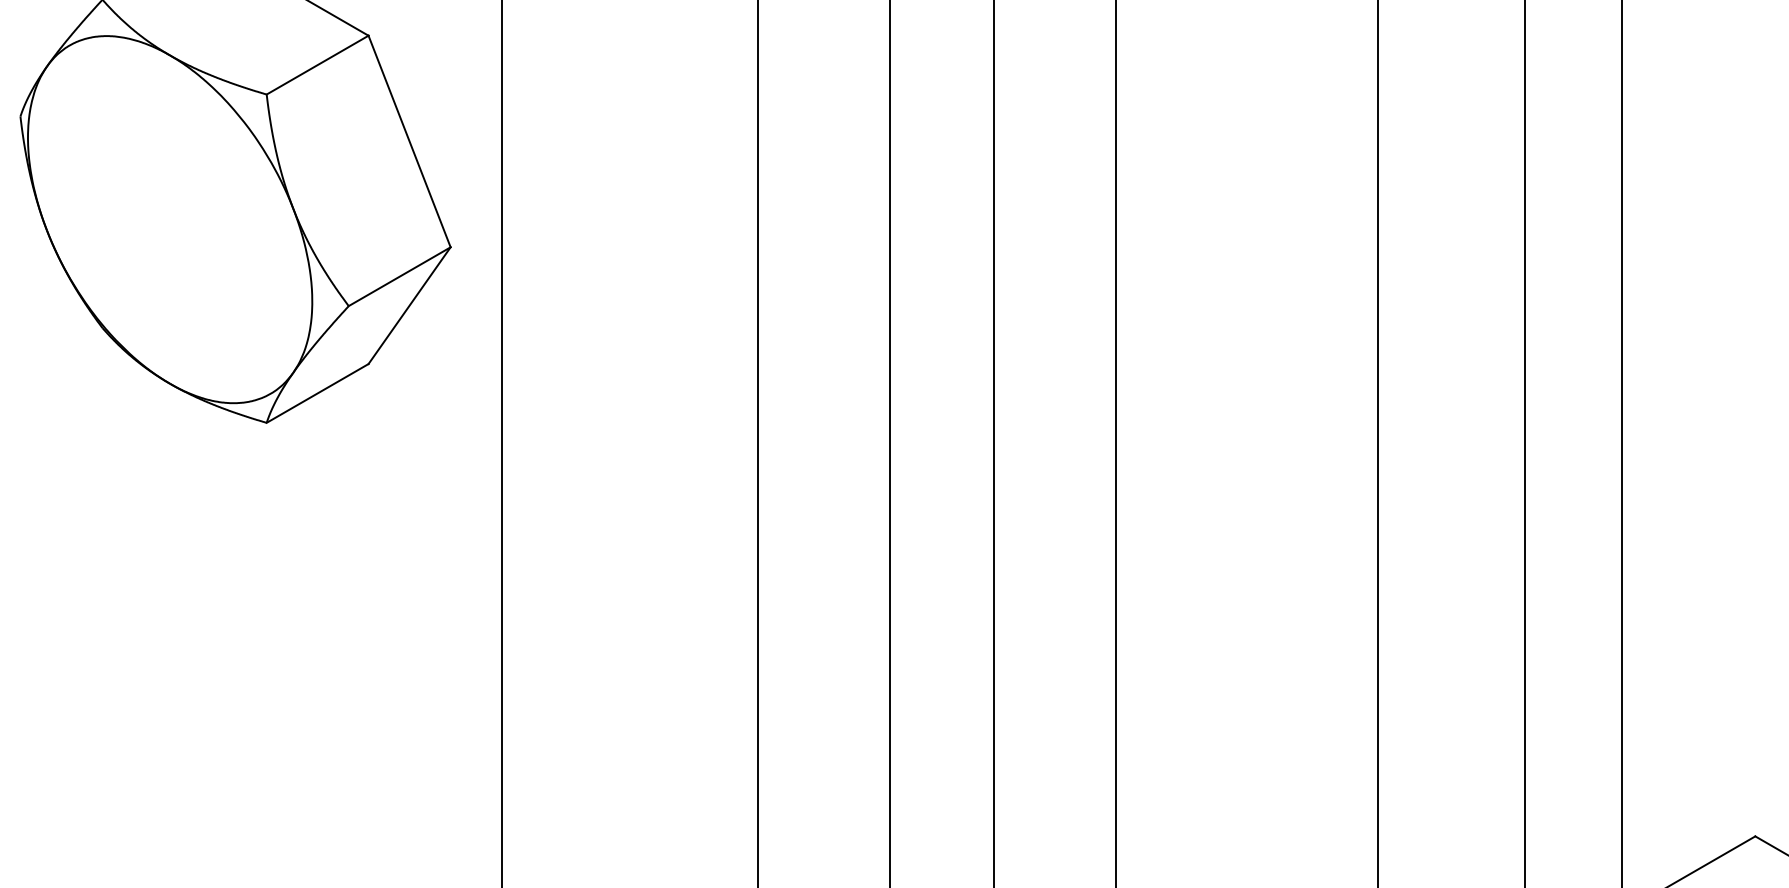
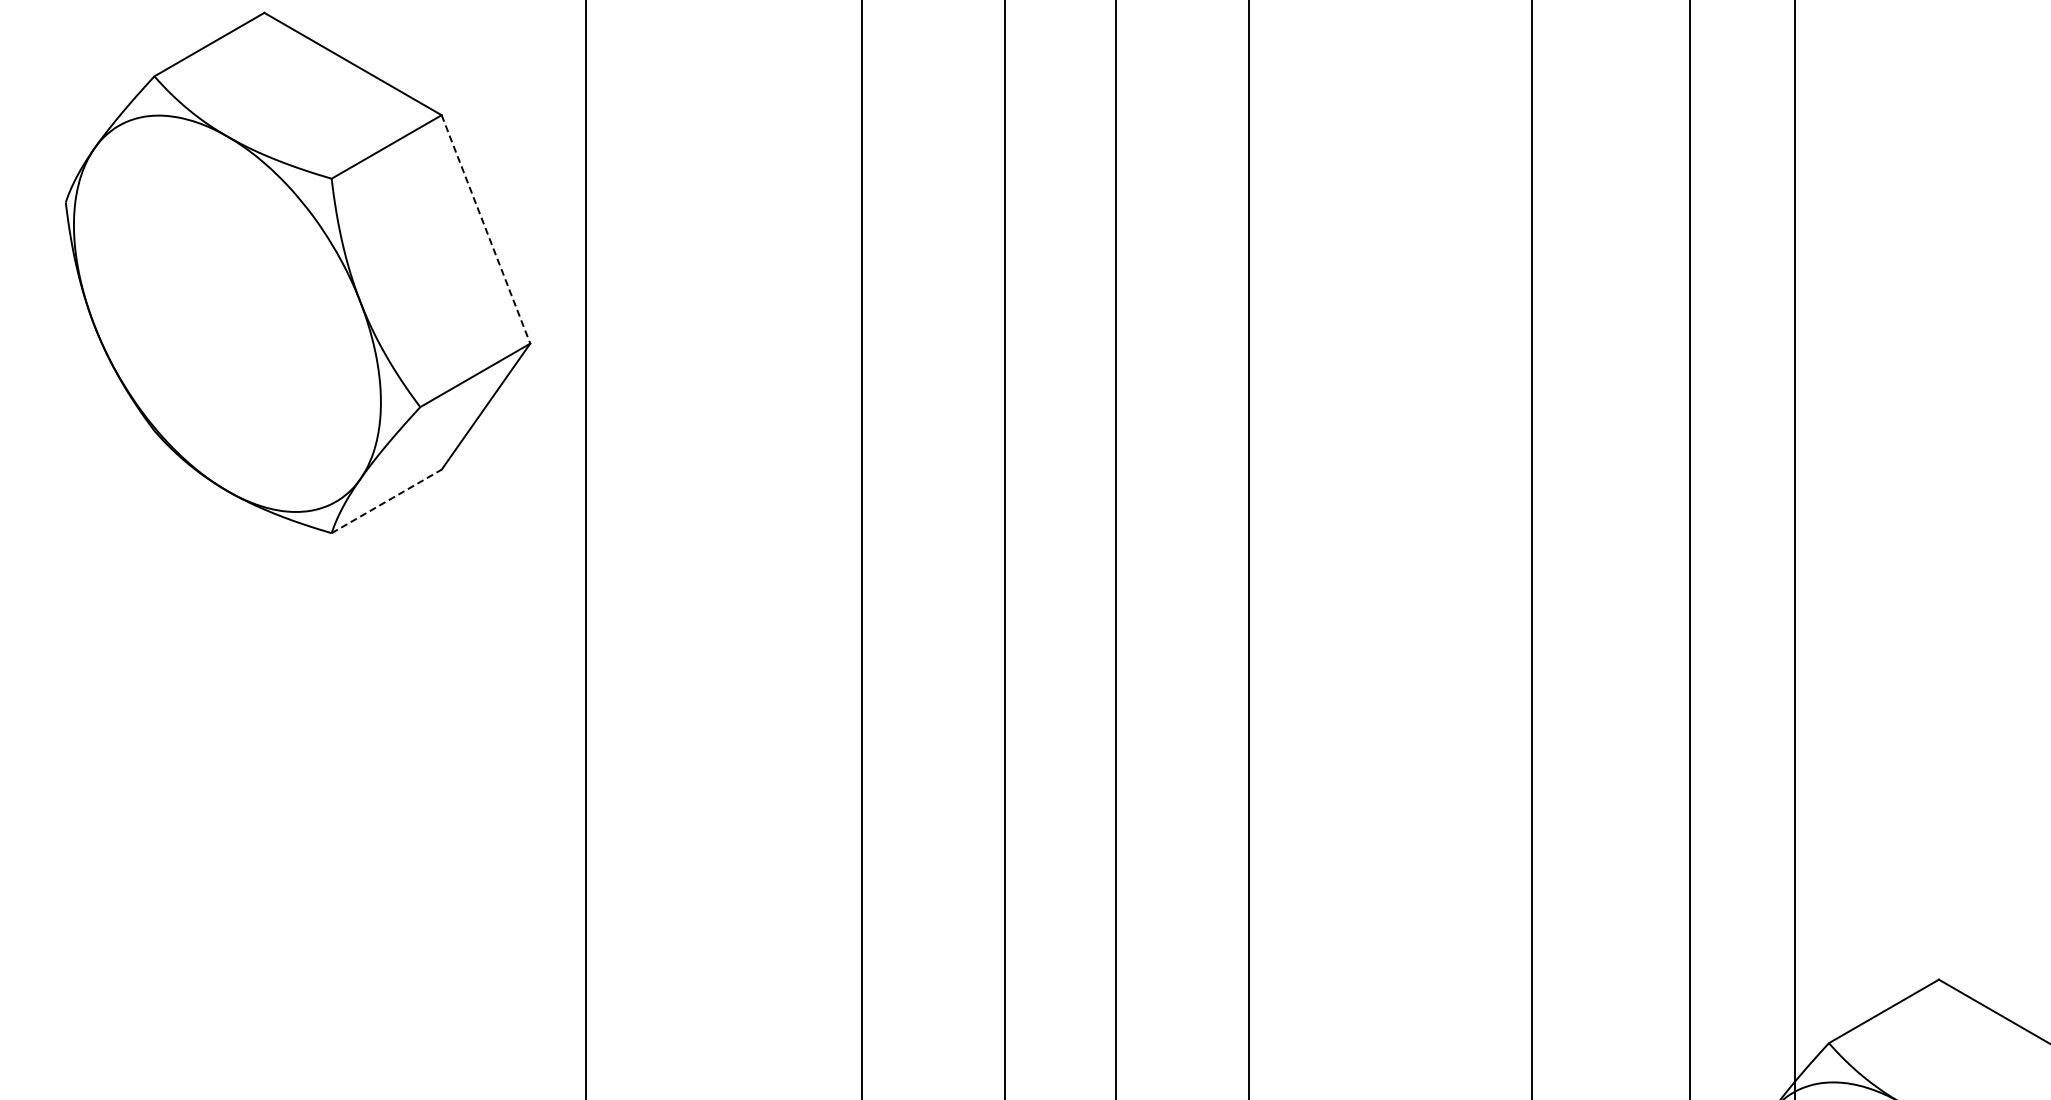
line: (409, 141) -> (485, 229), solid -> dashed
line: (318, 393) -> (387, 501), solid -> dashed

